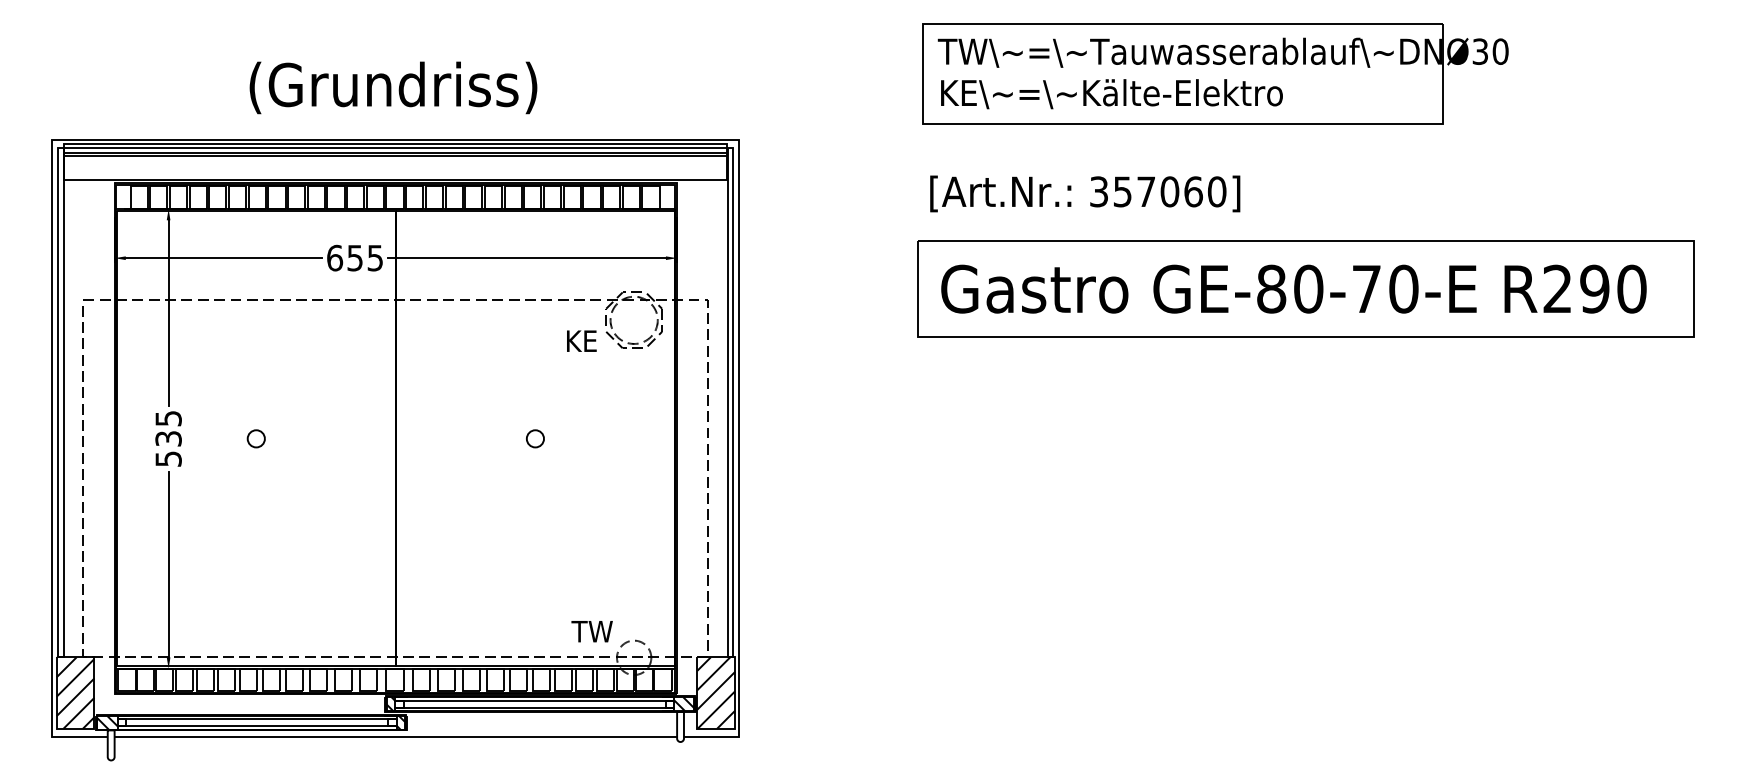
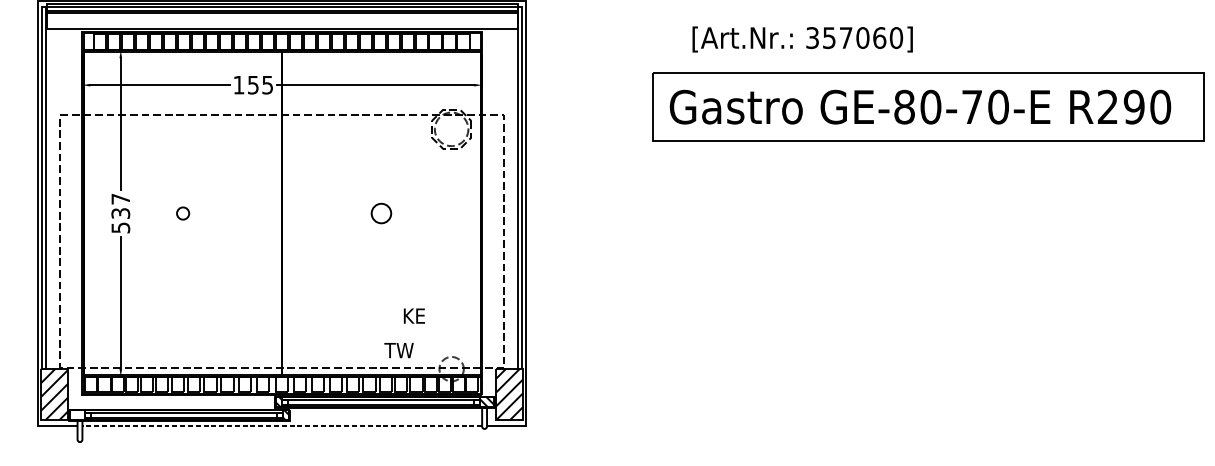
text: (1085, 193) -> (802, 39), moved
text: (335, 257) -> (239, 84), 655 -> 155
text: (581, 340) -> (414, 315), moved
text: (168, 418) -> (120, 199), 535 -> 537
circle: (535, 438) -> (381, 213), size x1.6
text: (591, 631) -> (398, 350), moved
hatch: (107, 722) -> (77, 415), removed
line: (395, 737) -> (282, 425), solid -> dashed

